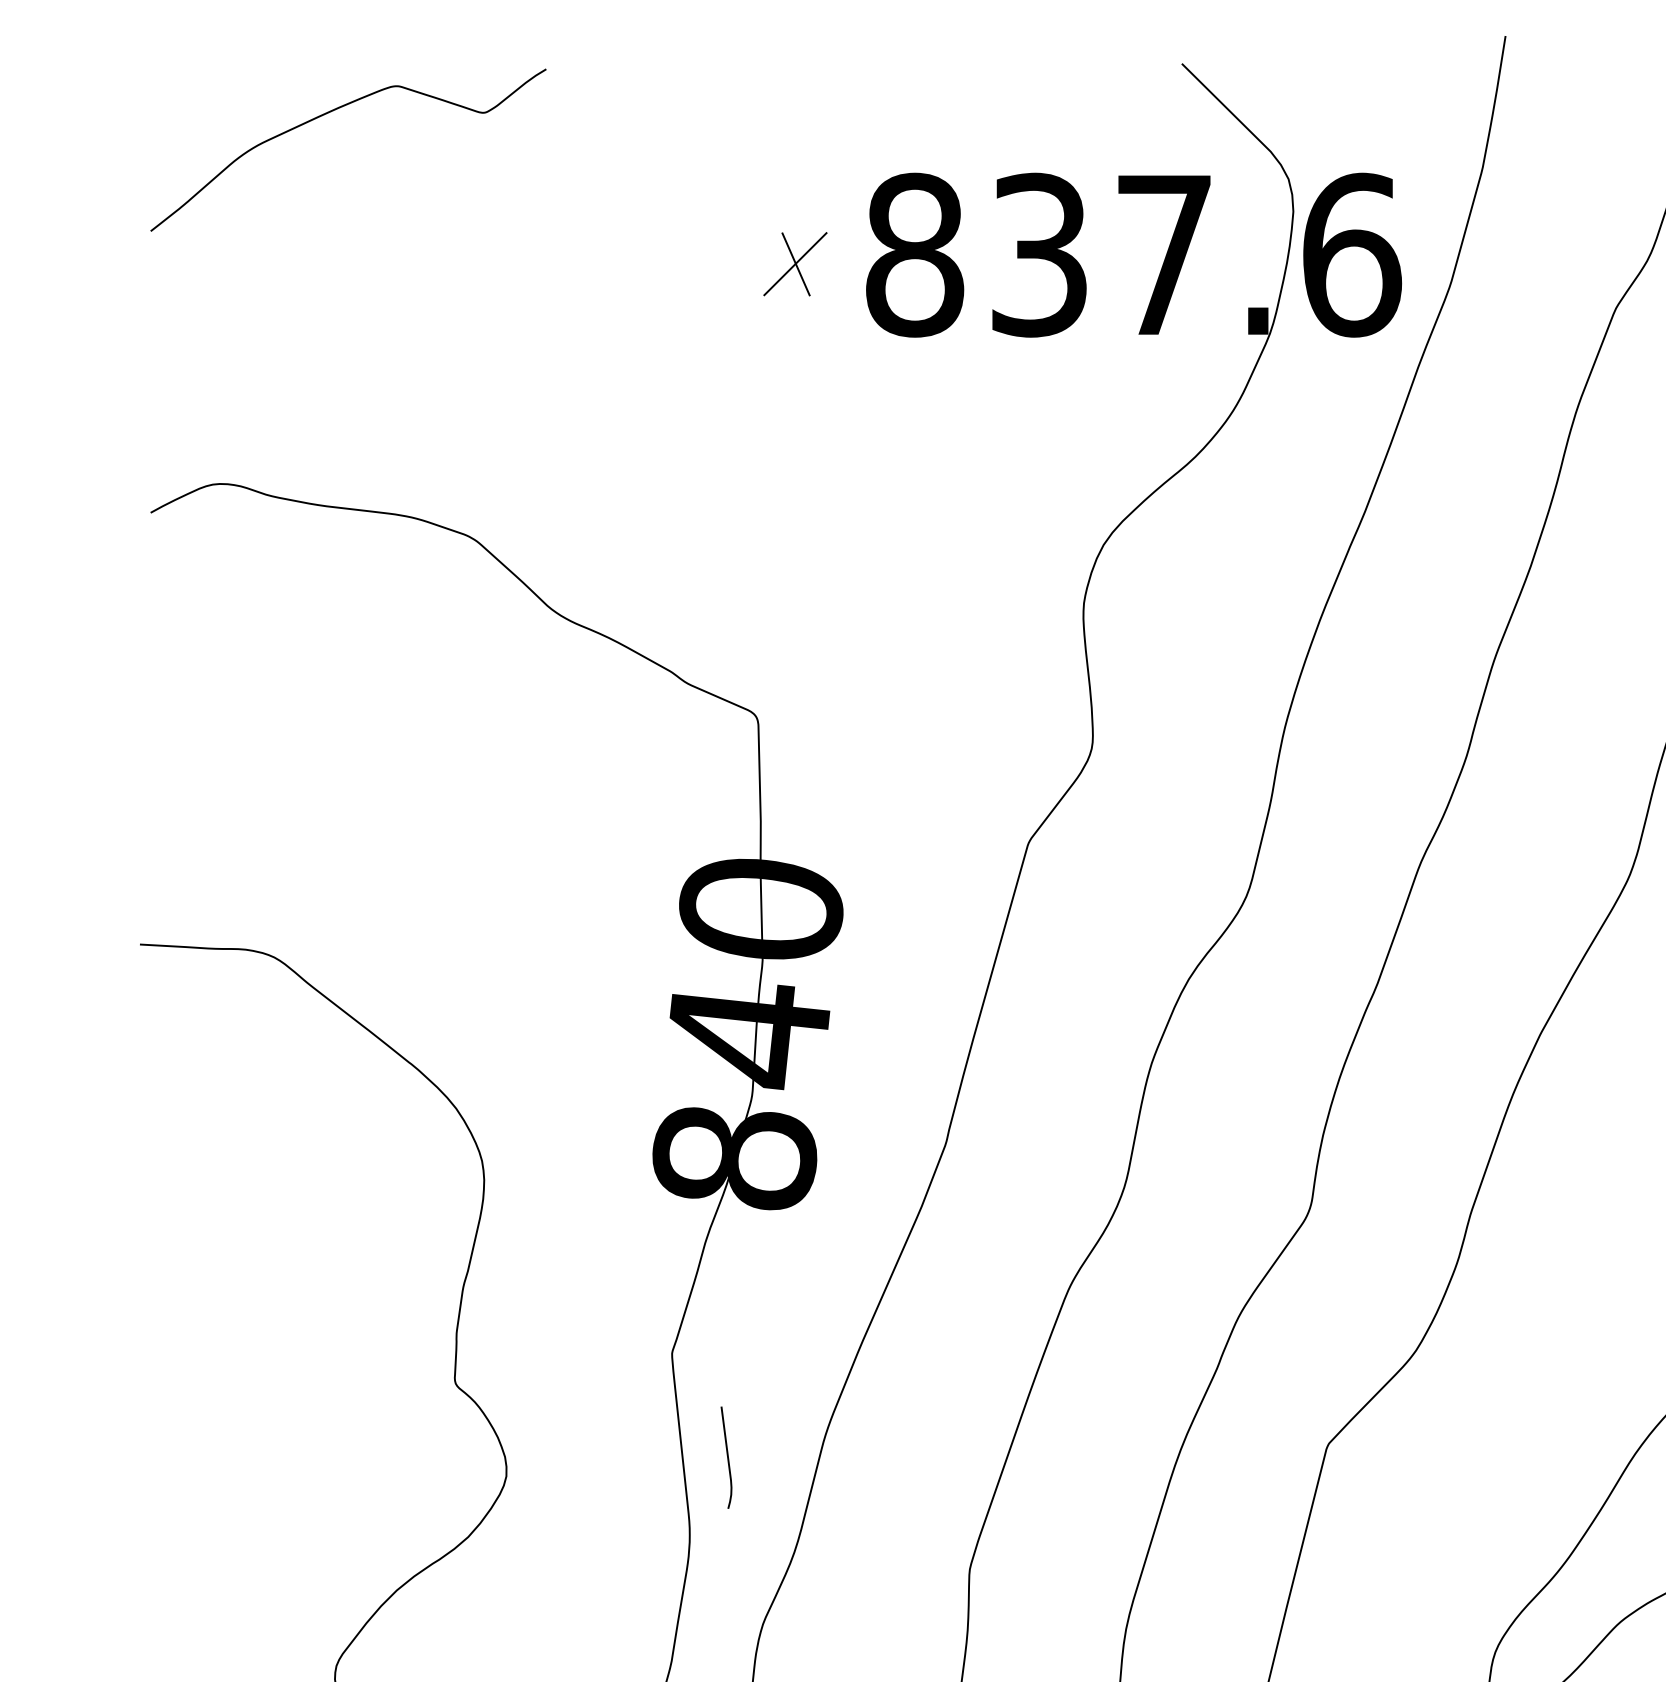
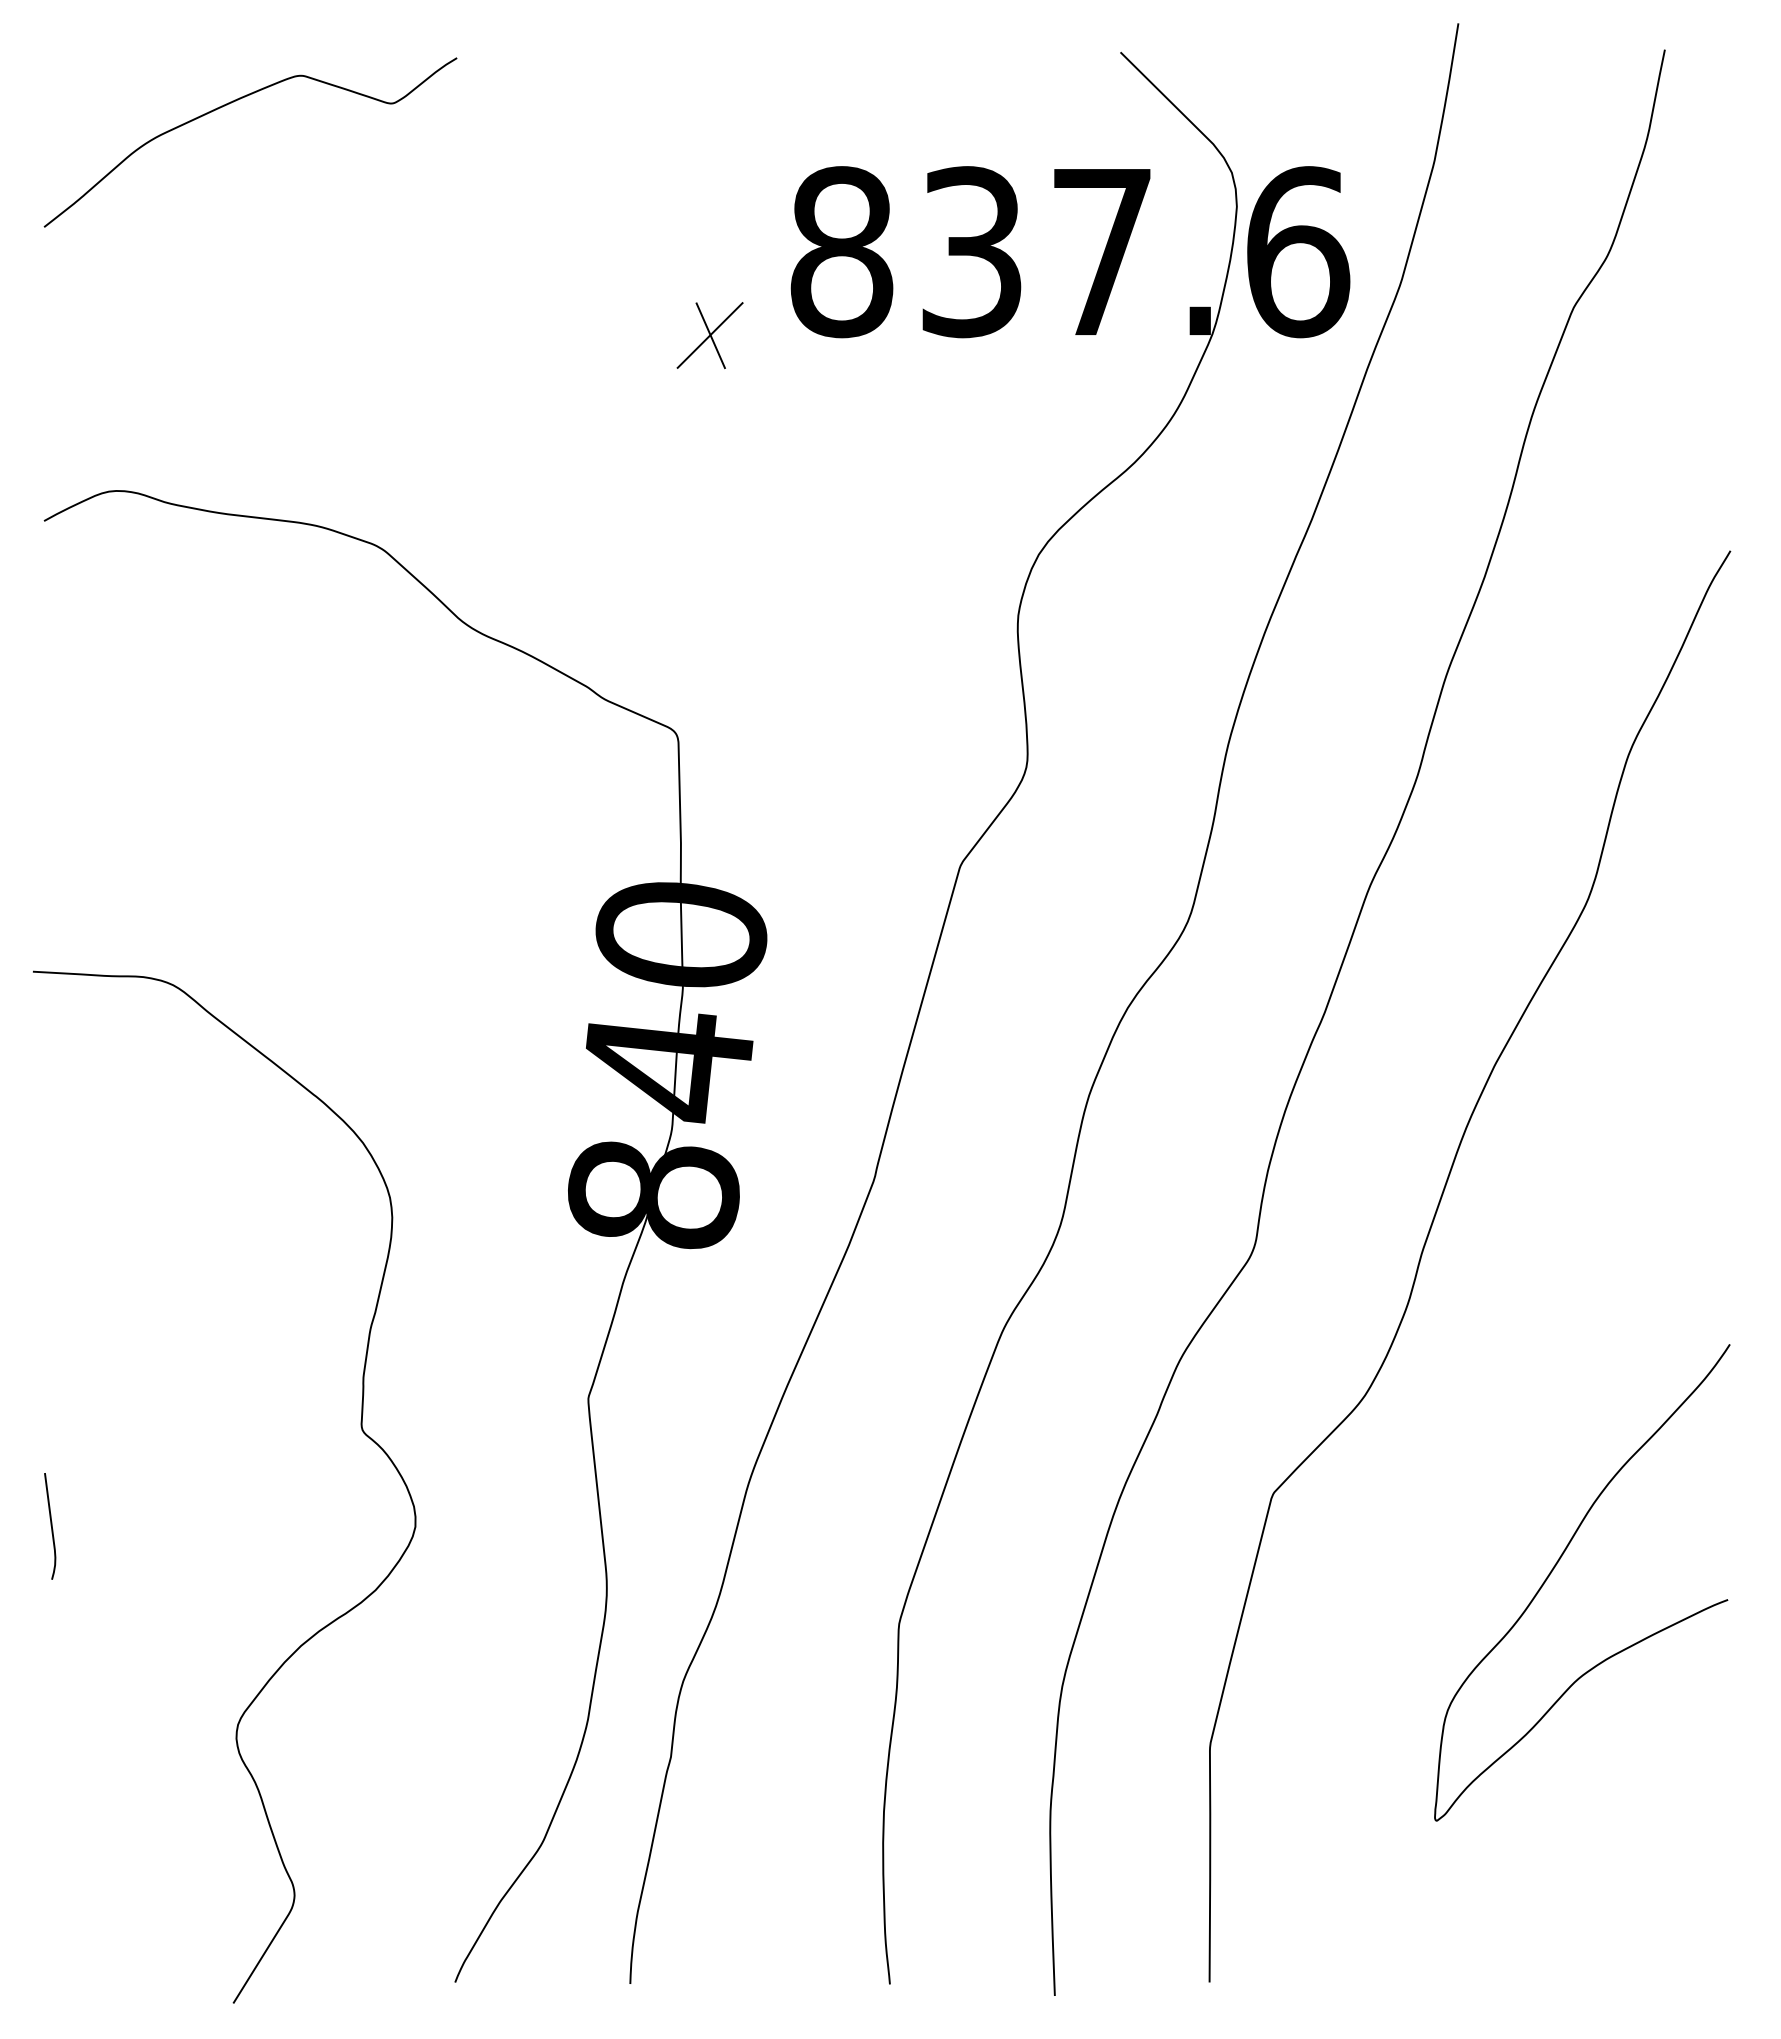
part: (794, 264) -> (709, 335), moved
curve: (726, 1457) -> (50, 1526), moved

